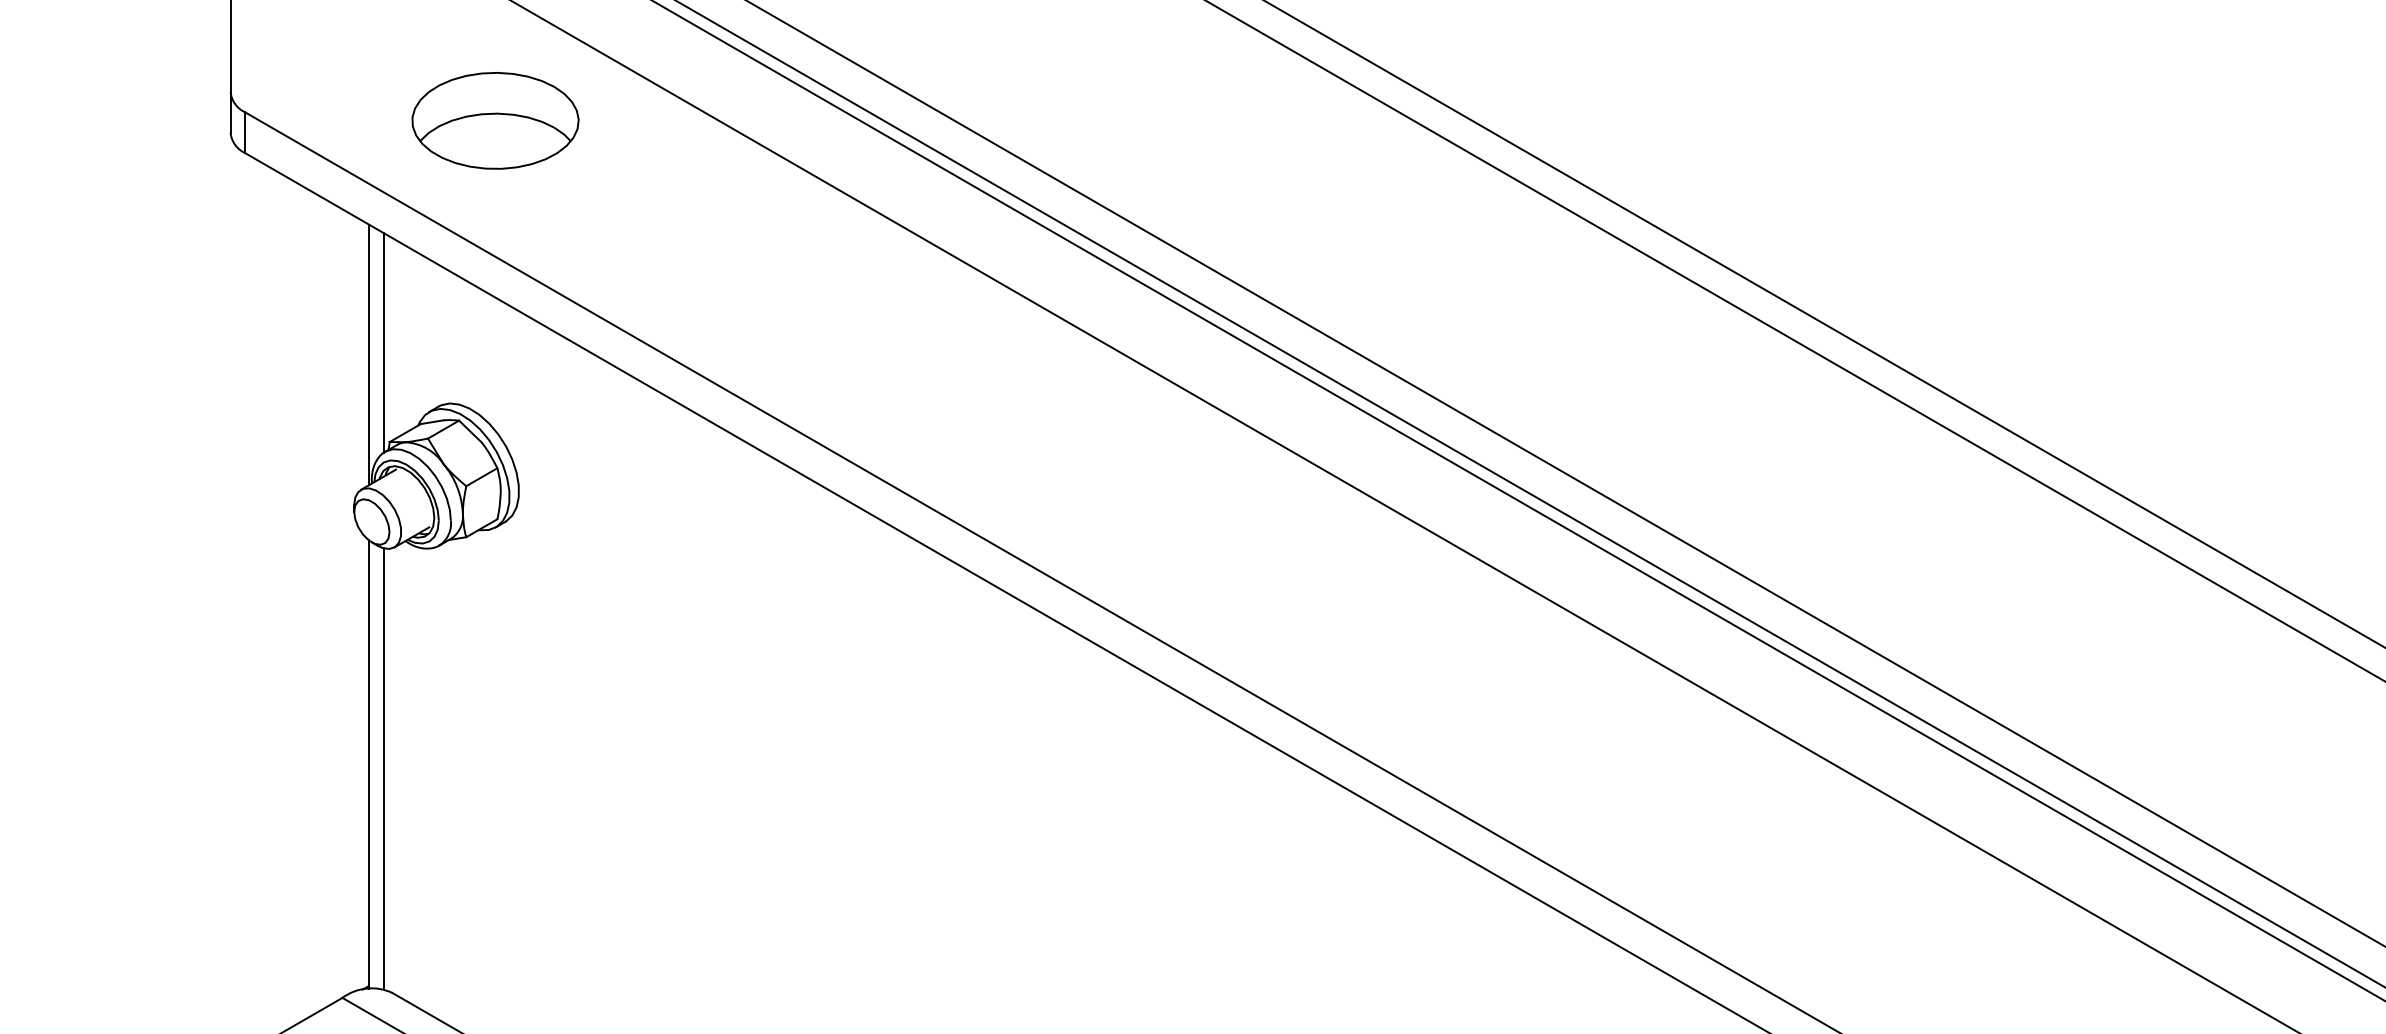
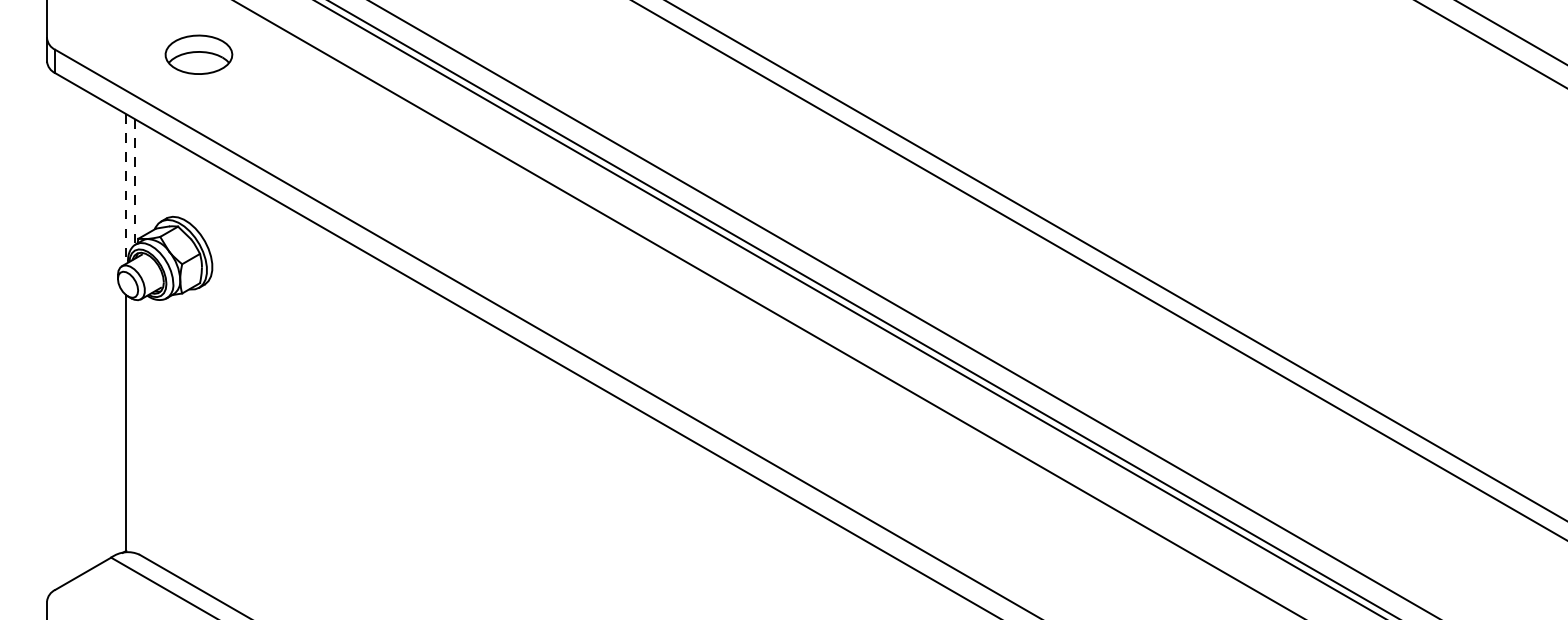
part: (494, 120) -> (198, 54), size x0.7
line: (383, 343) -> (134, 182), solid -> dashed
line: (369, 354) -> (126, 188), solid -> dashed
line: (383, 767) -> (134, 425), removed

